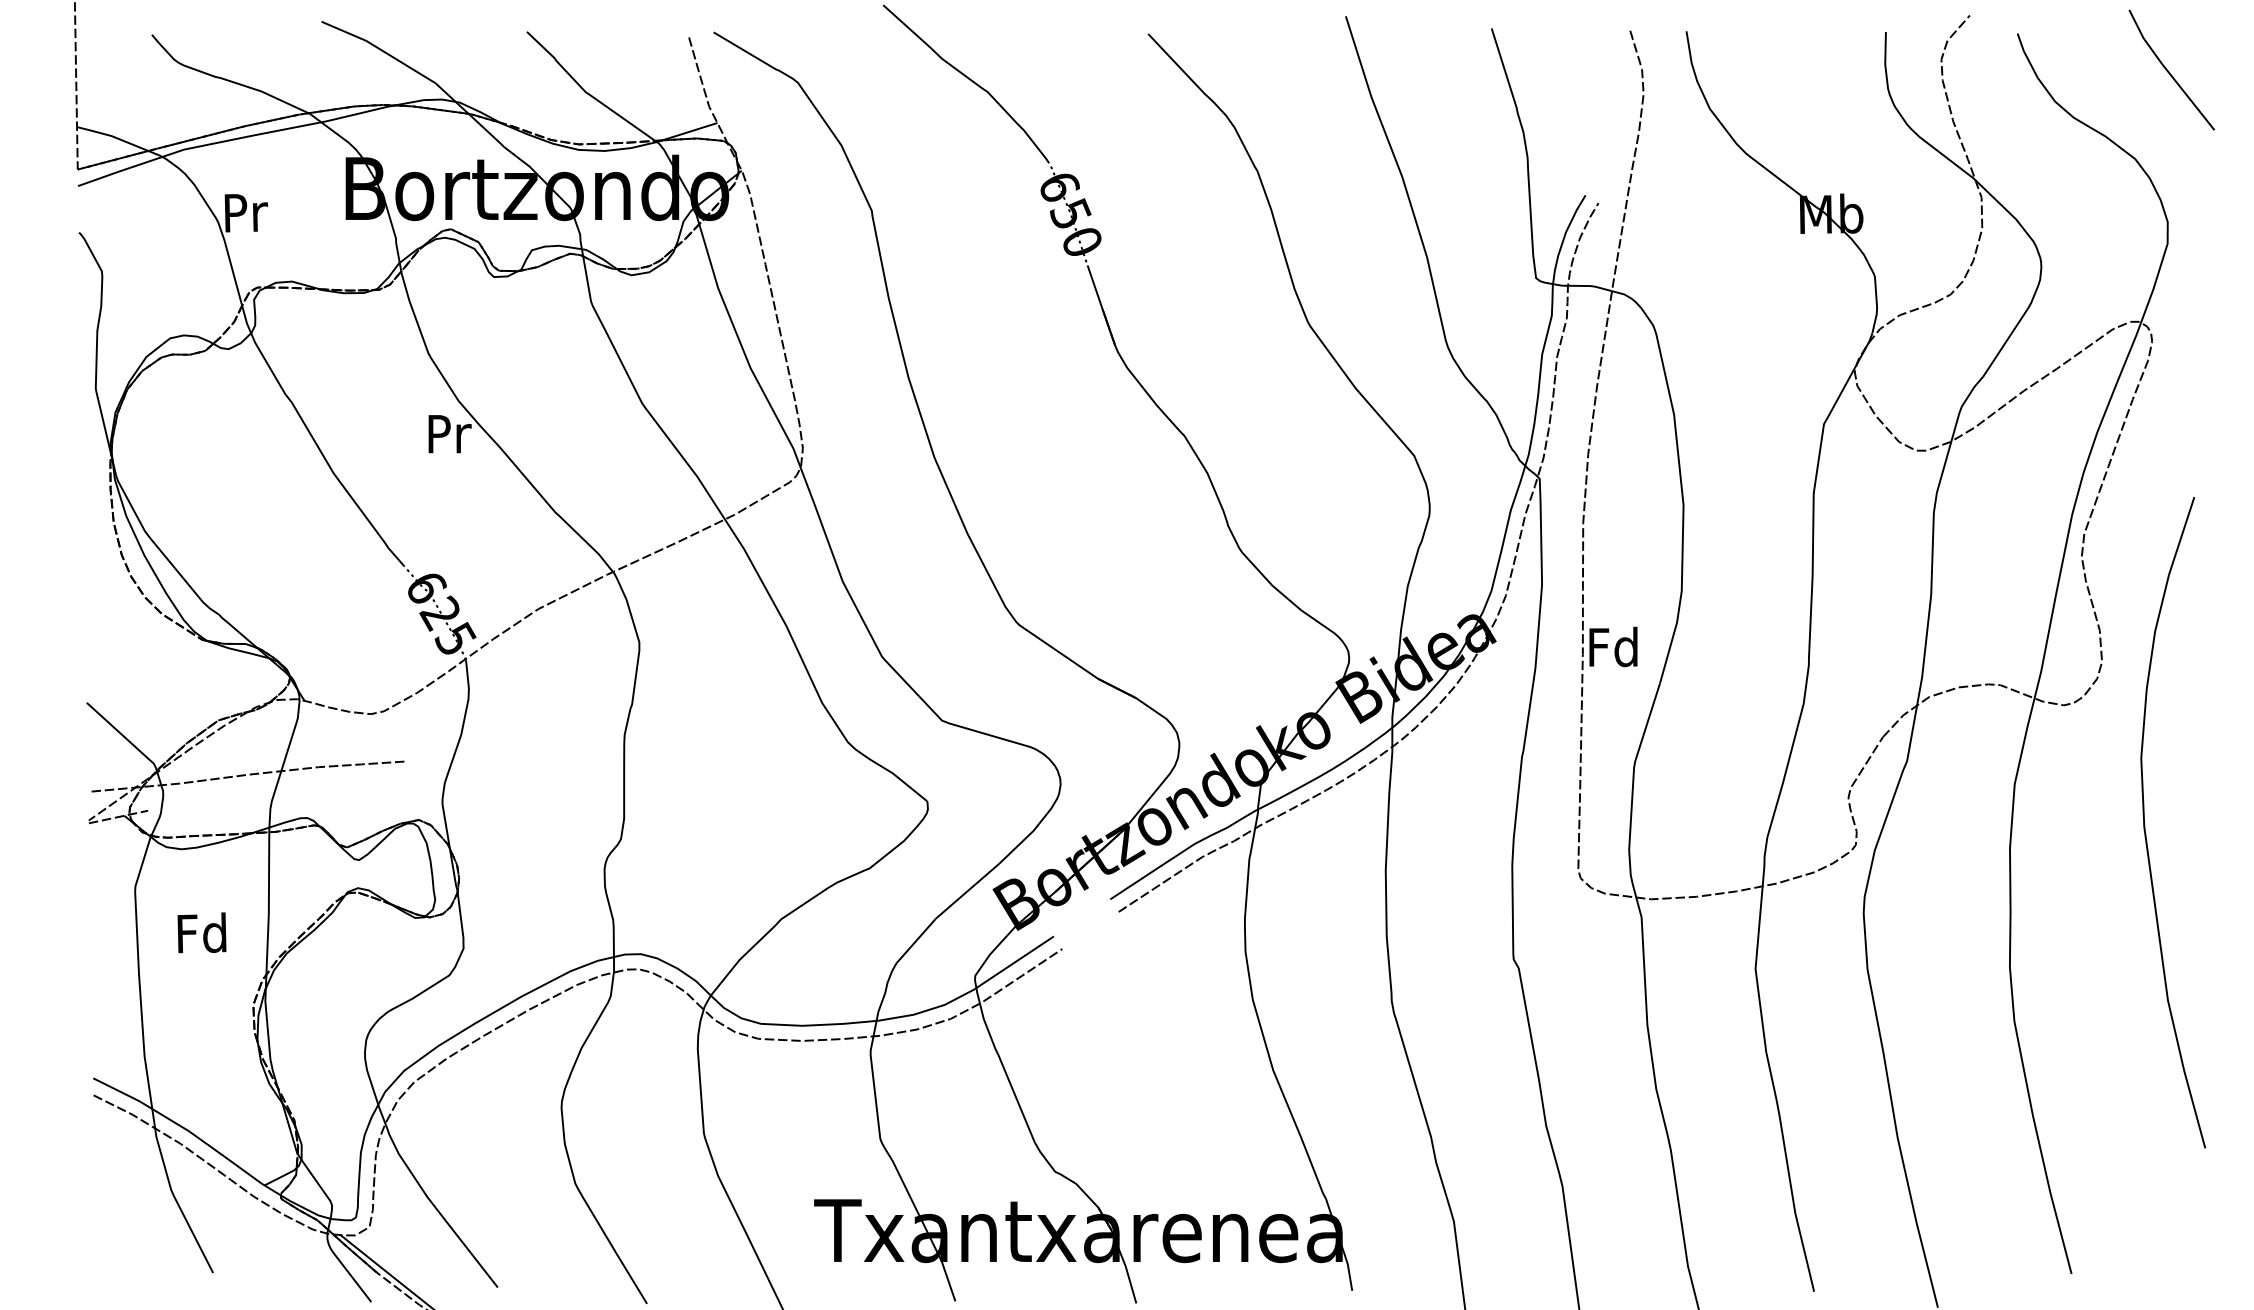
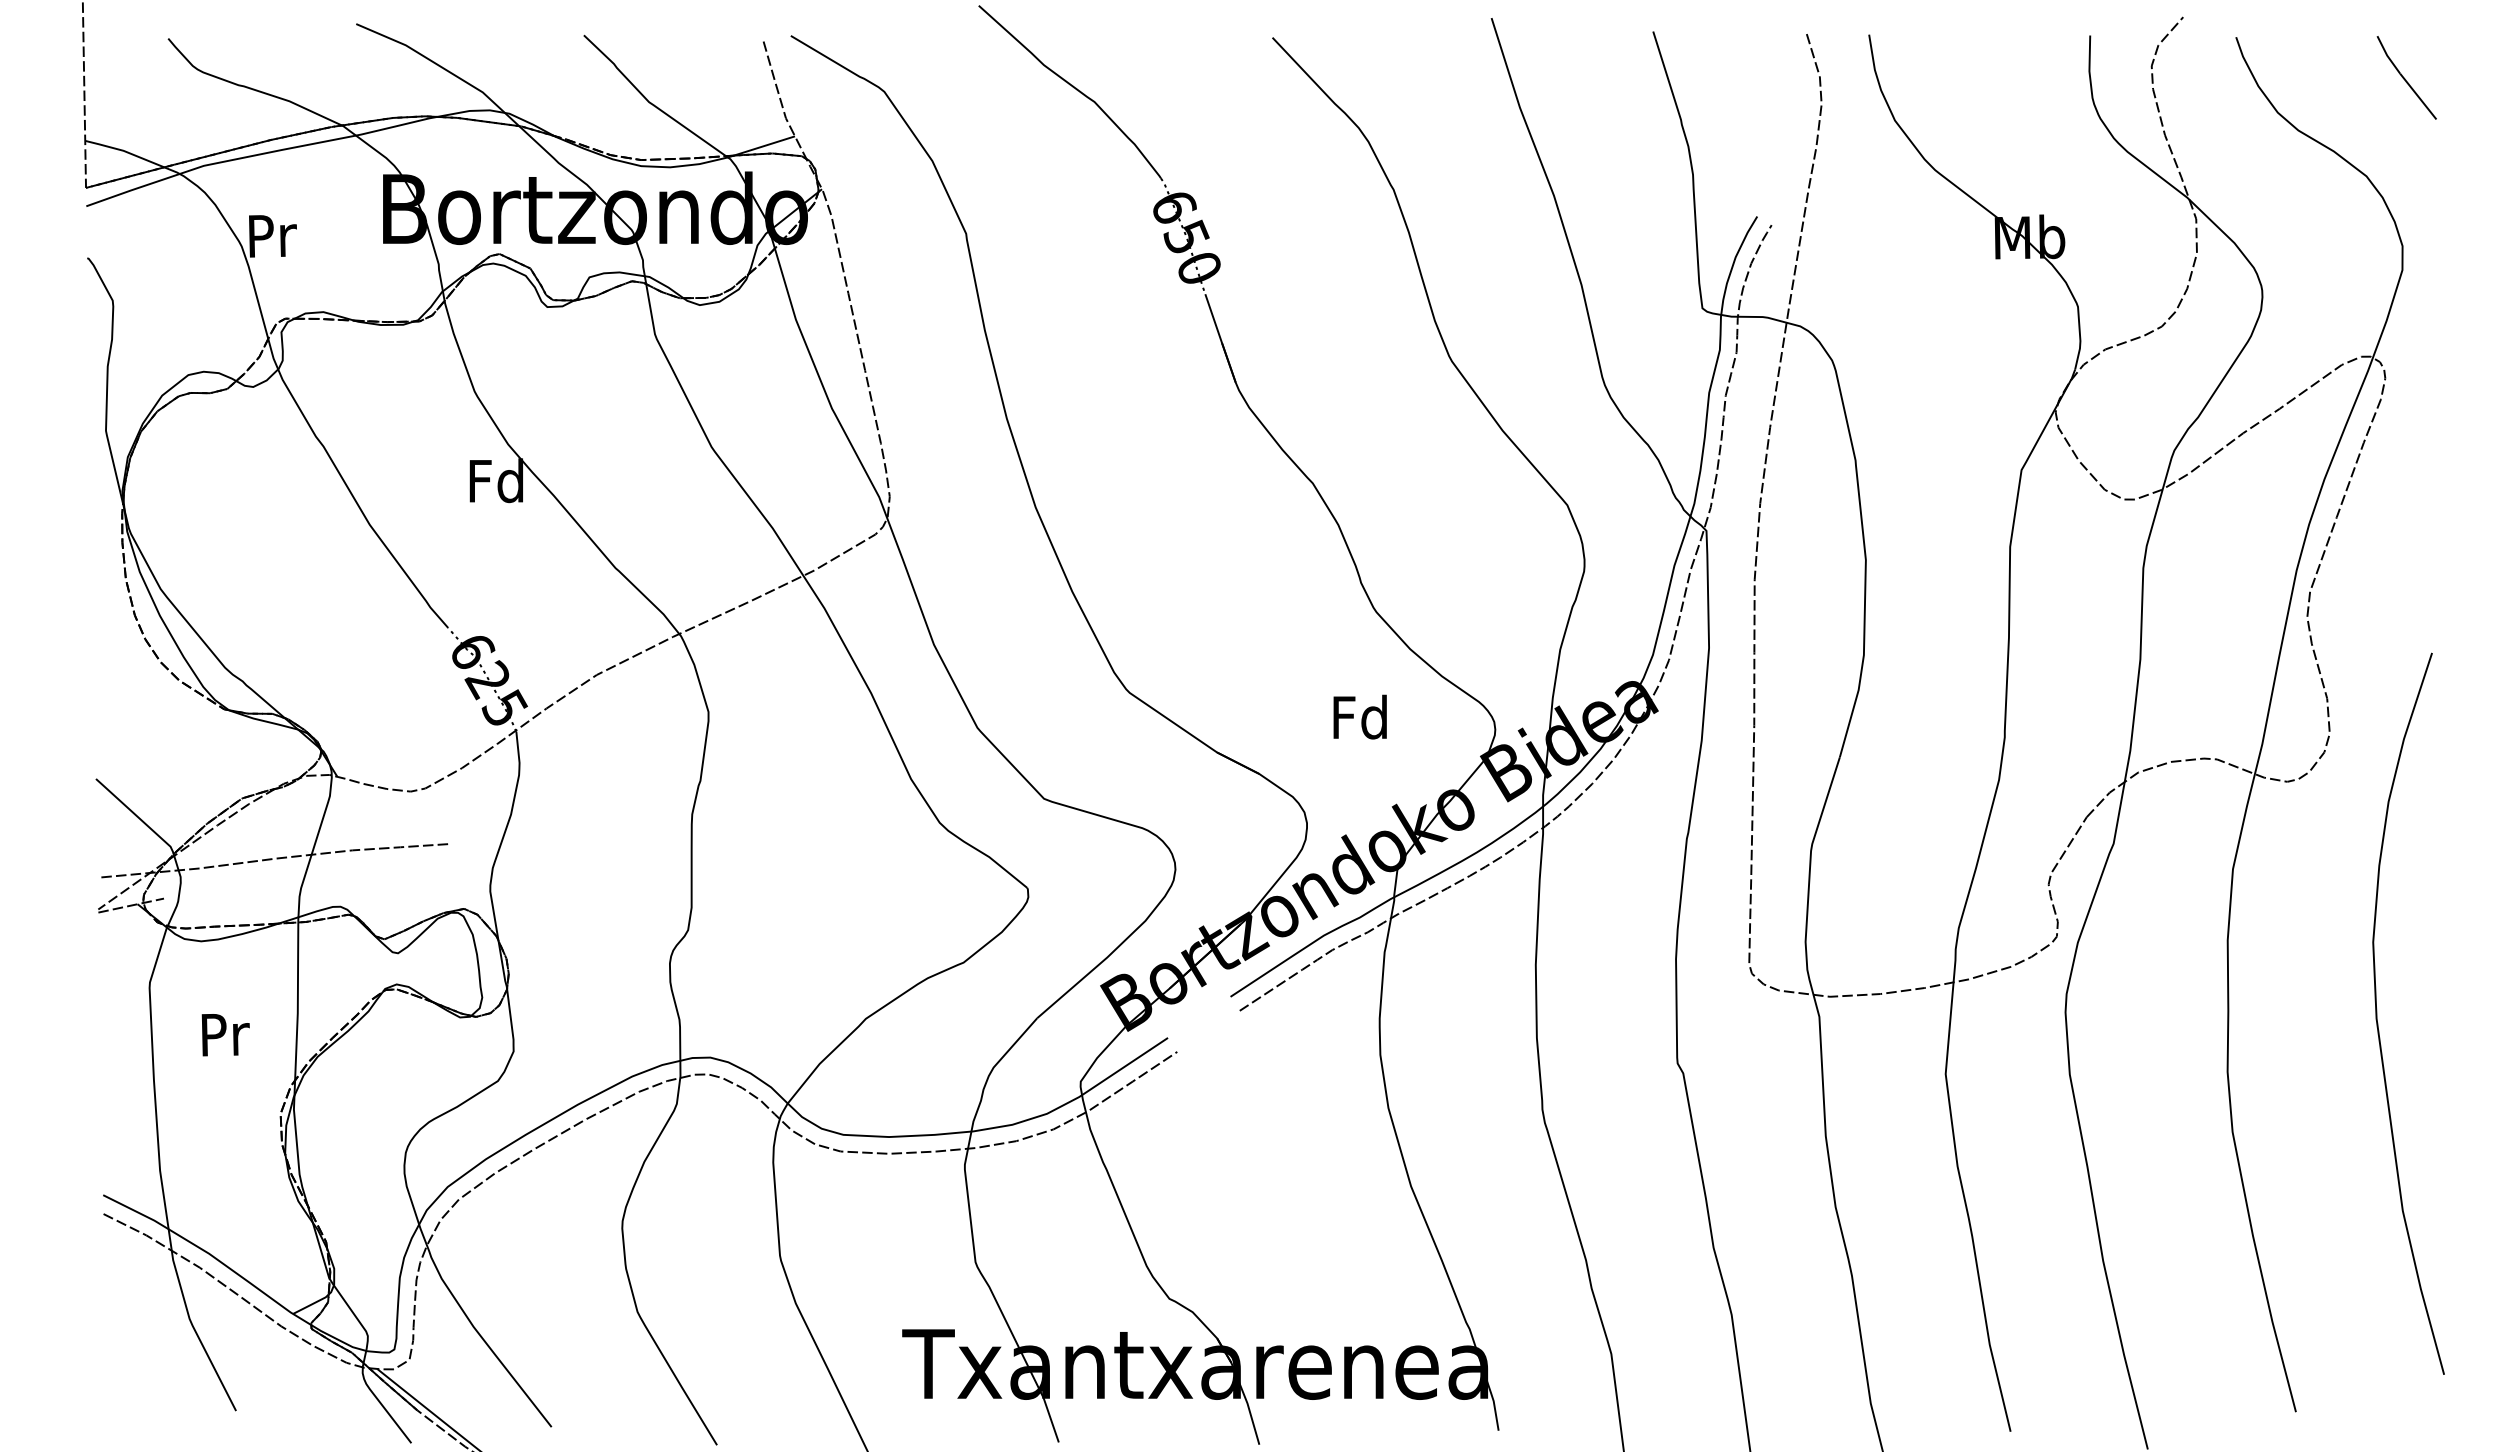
part: (2171, 69) -> (2406, 77), size x0.62
text: (447, 433) -> (495, 480), Pr -> Fd
text: (1612, 646) -> (1359, 716), moved
curve: (2145, 822) -> (2377, 1013), moved
text: (201, 932) -> (223, 1033), Fd -> Pr

